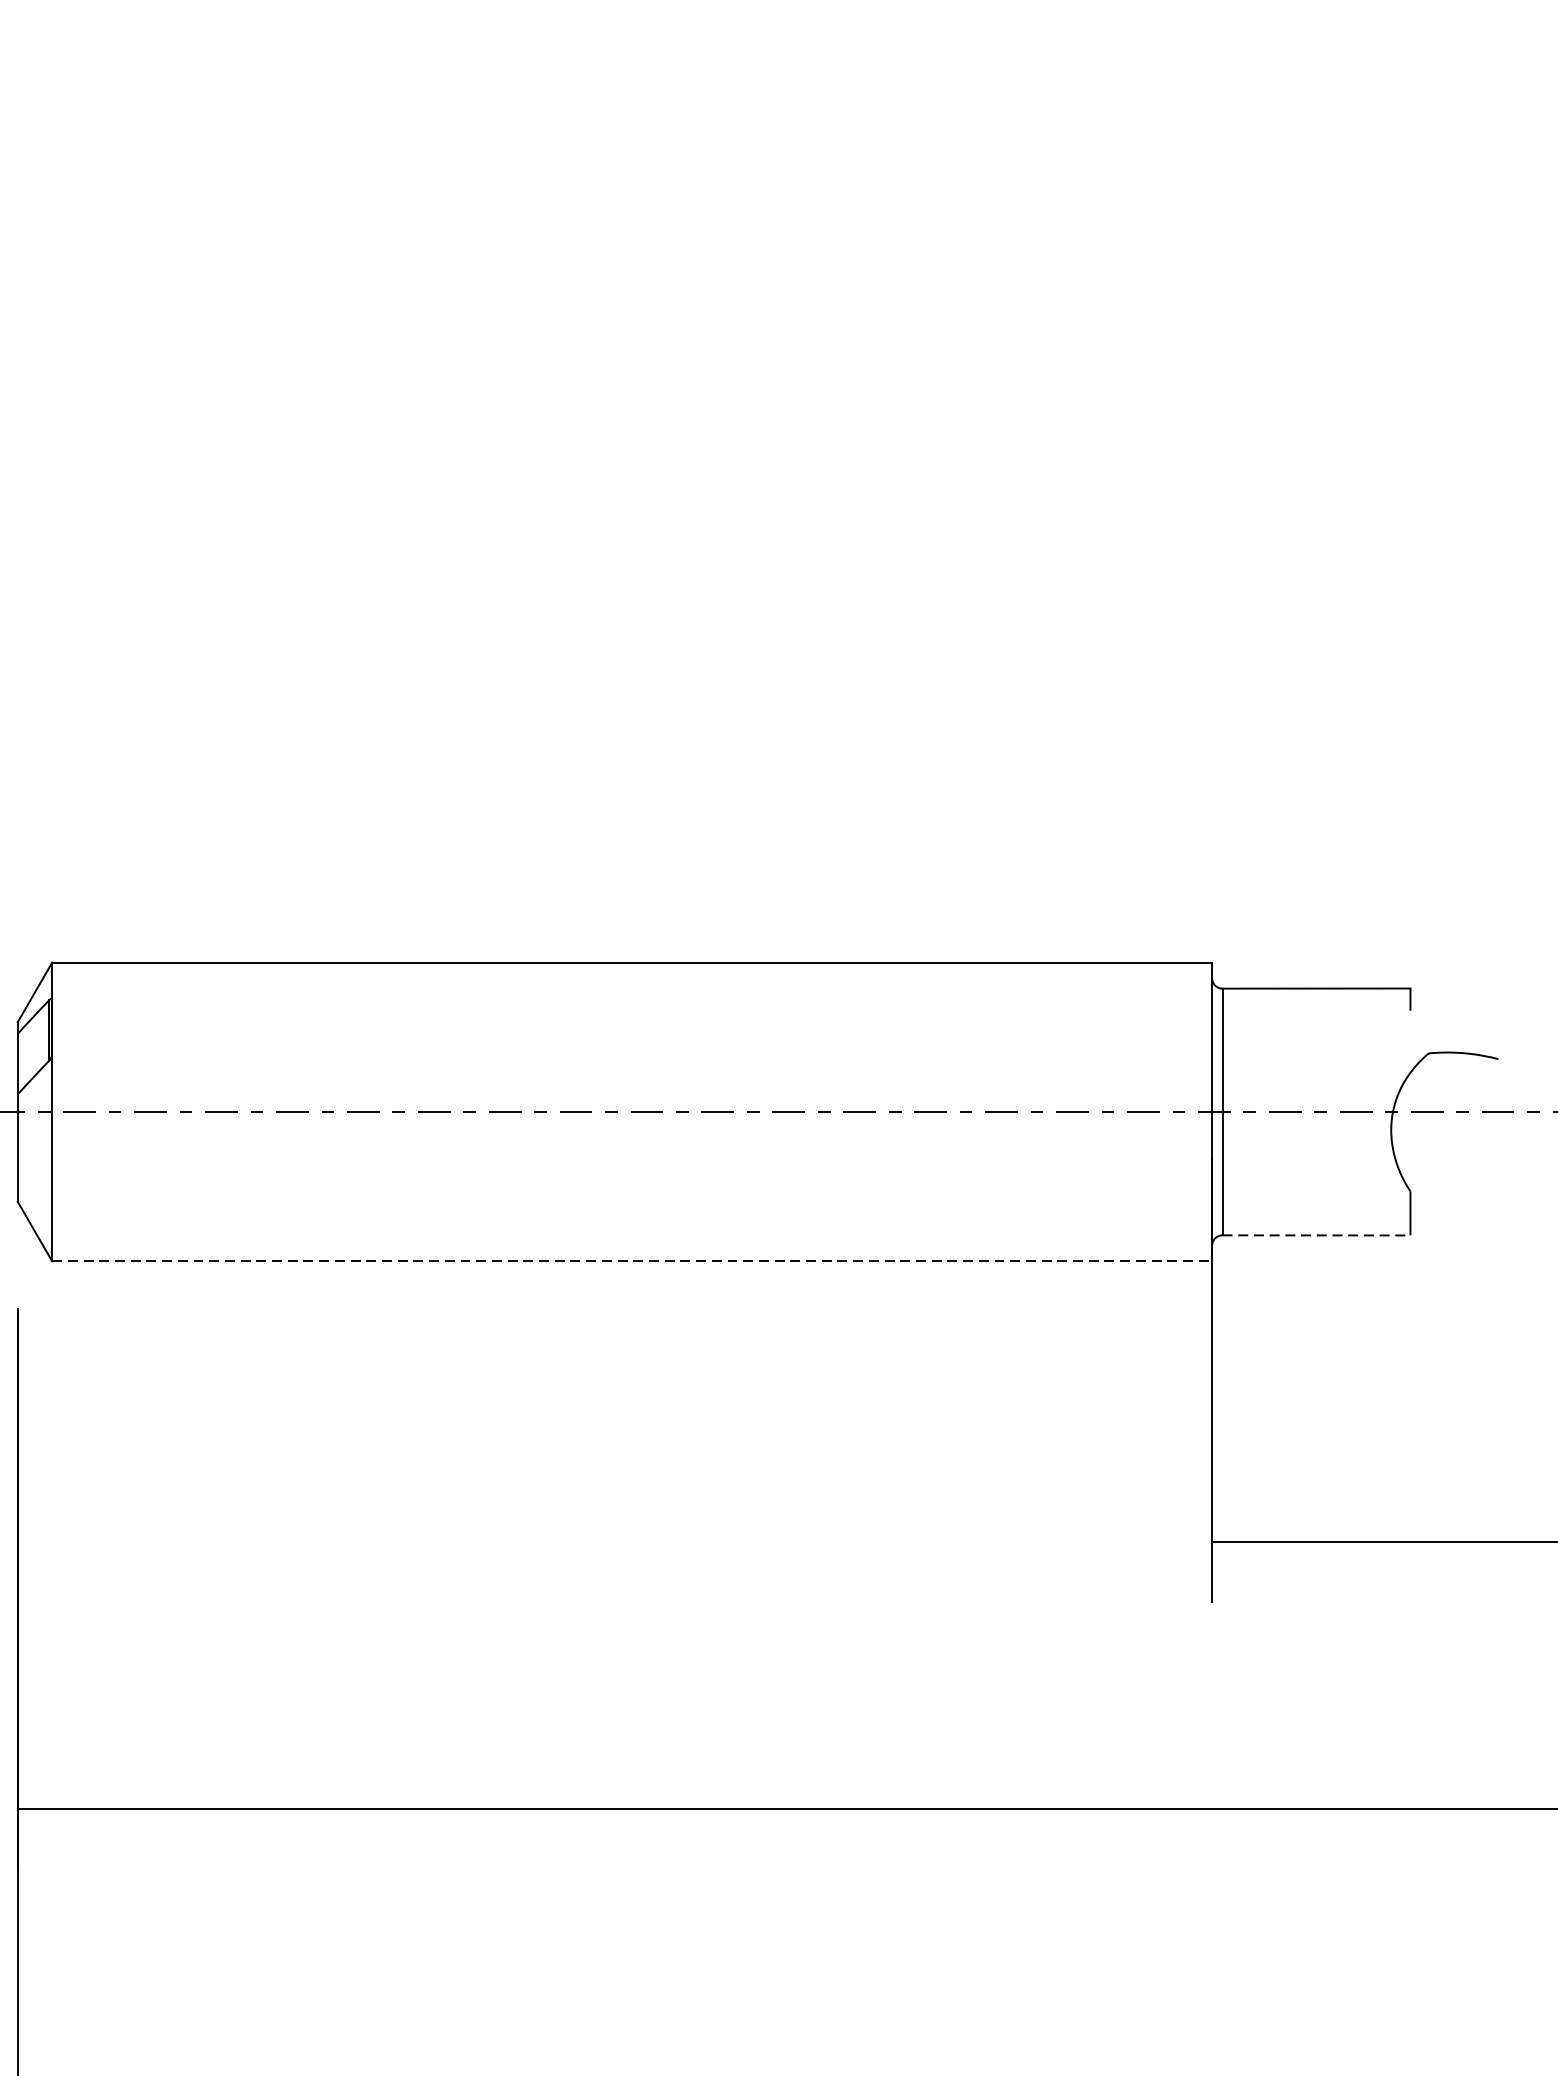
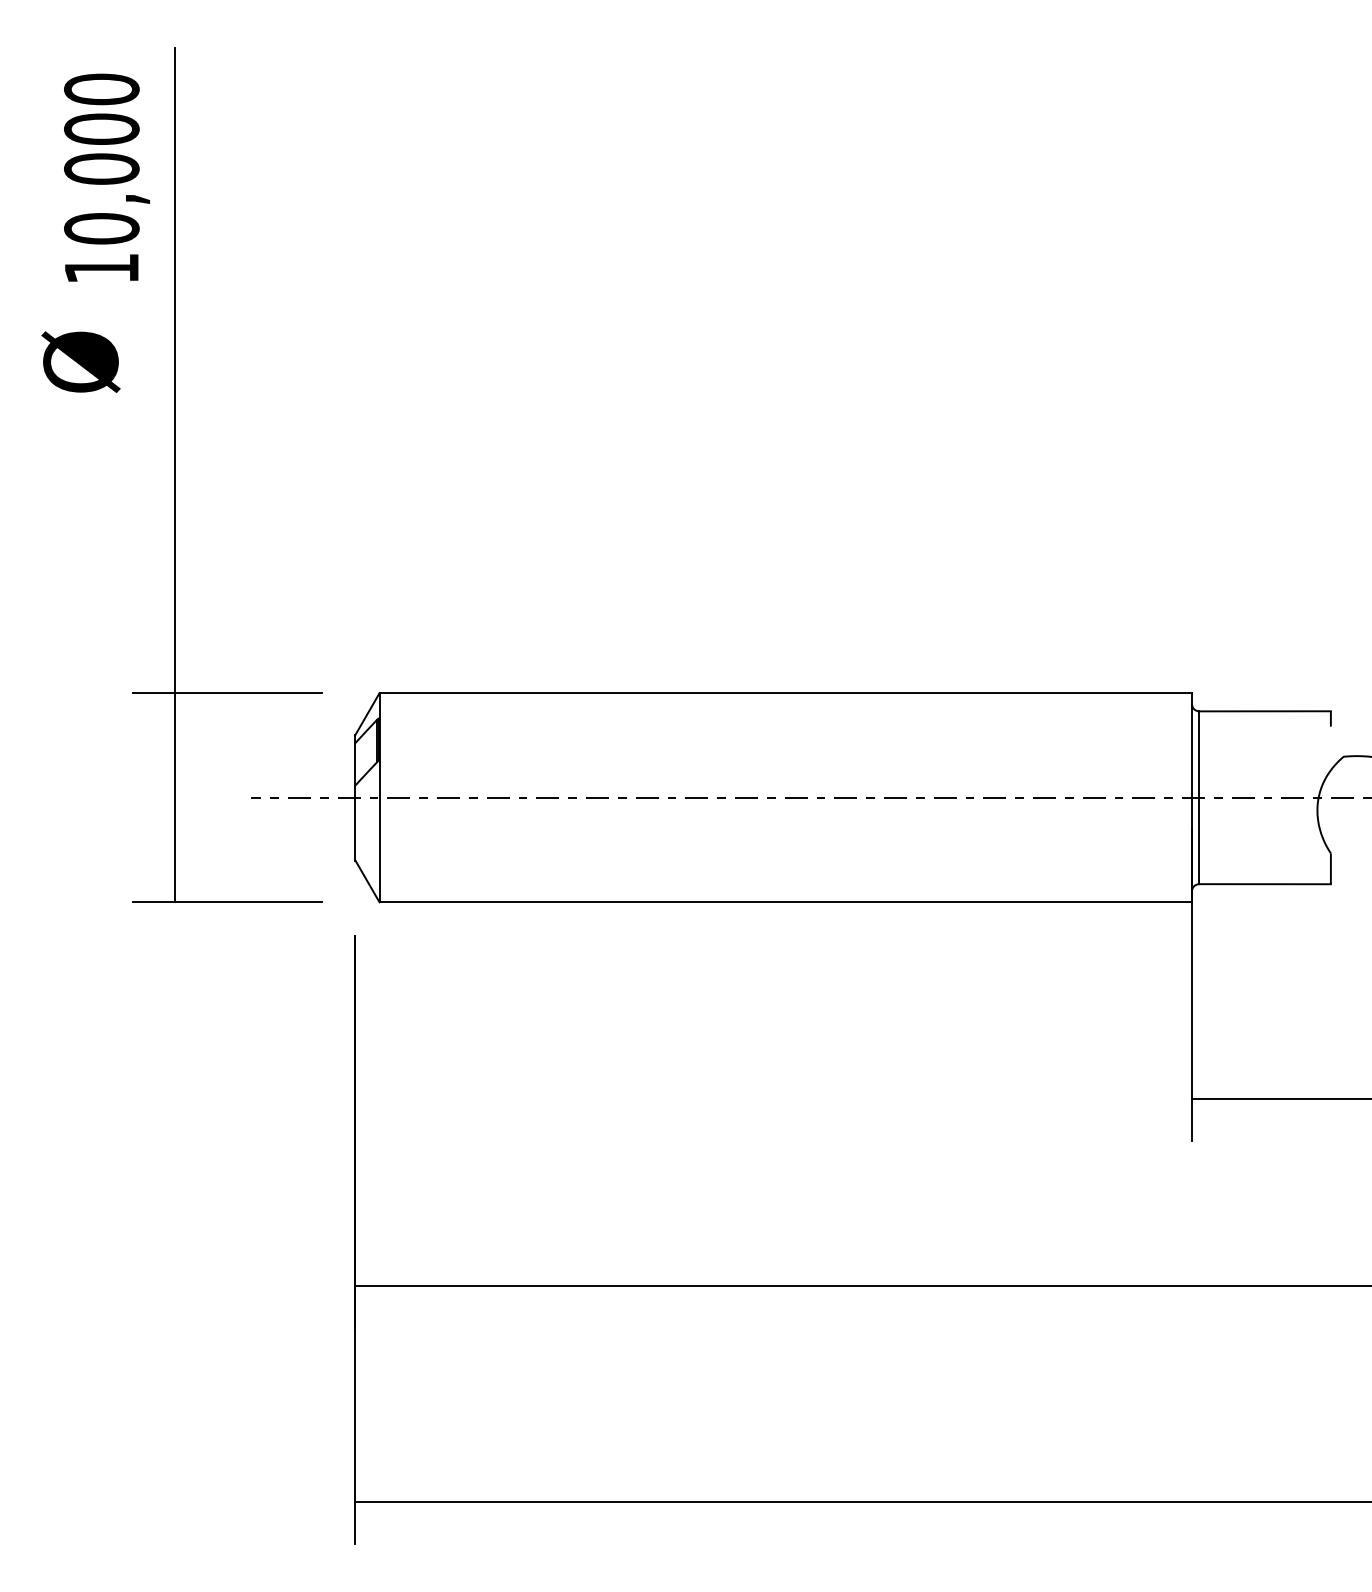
line: (1317, 1235) -> (1265, 884), dashed -> solid
line: (633, 1261) -> (786, 902), dashed -> solid

